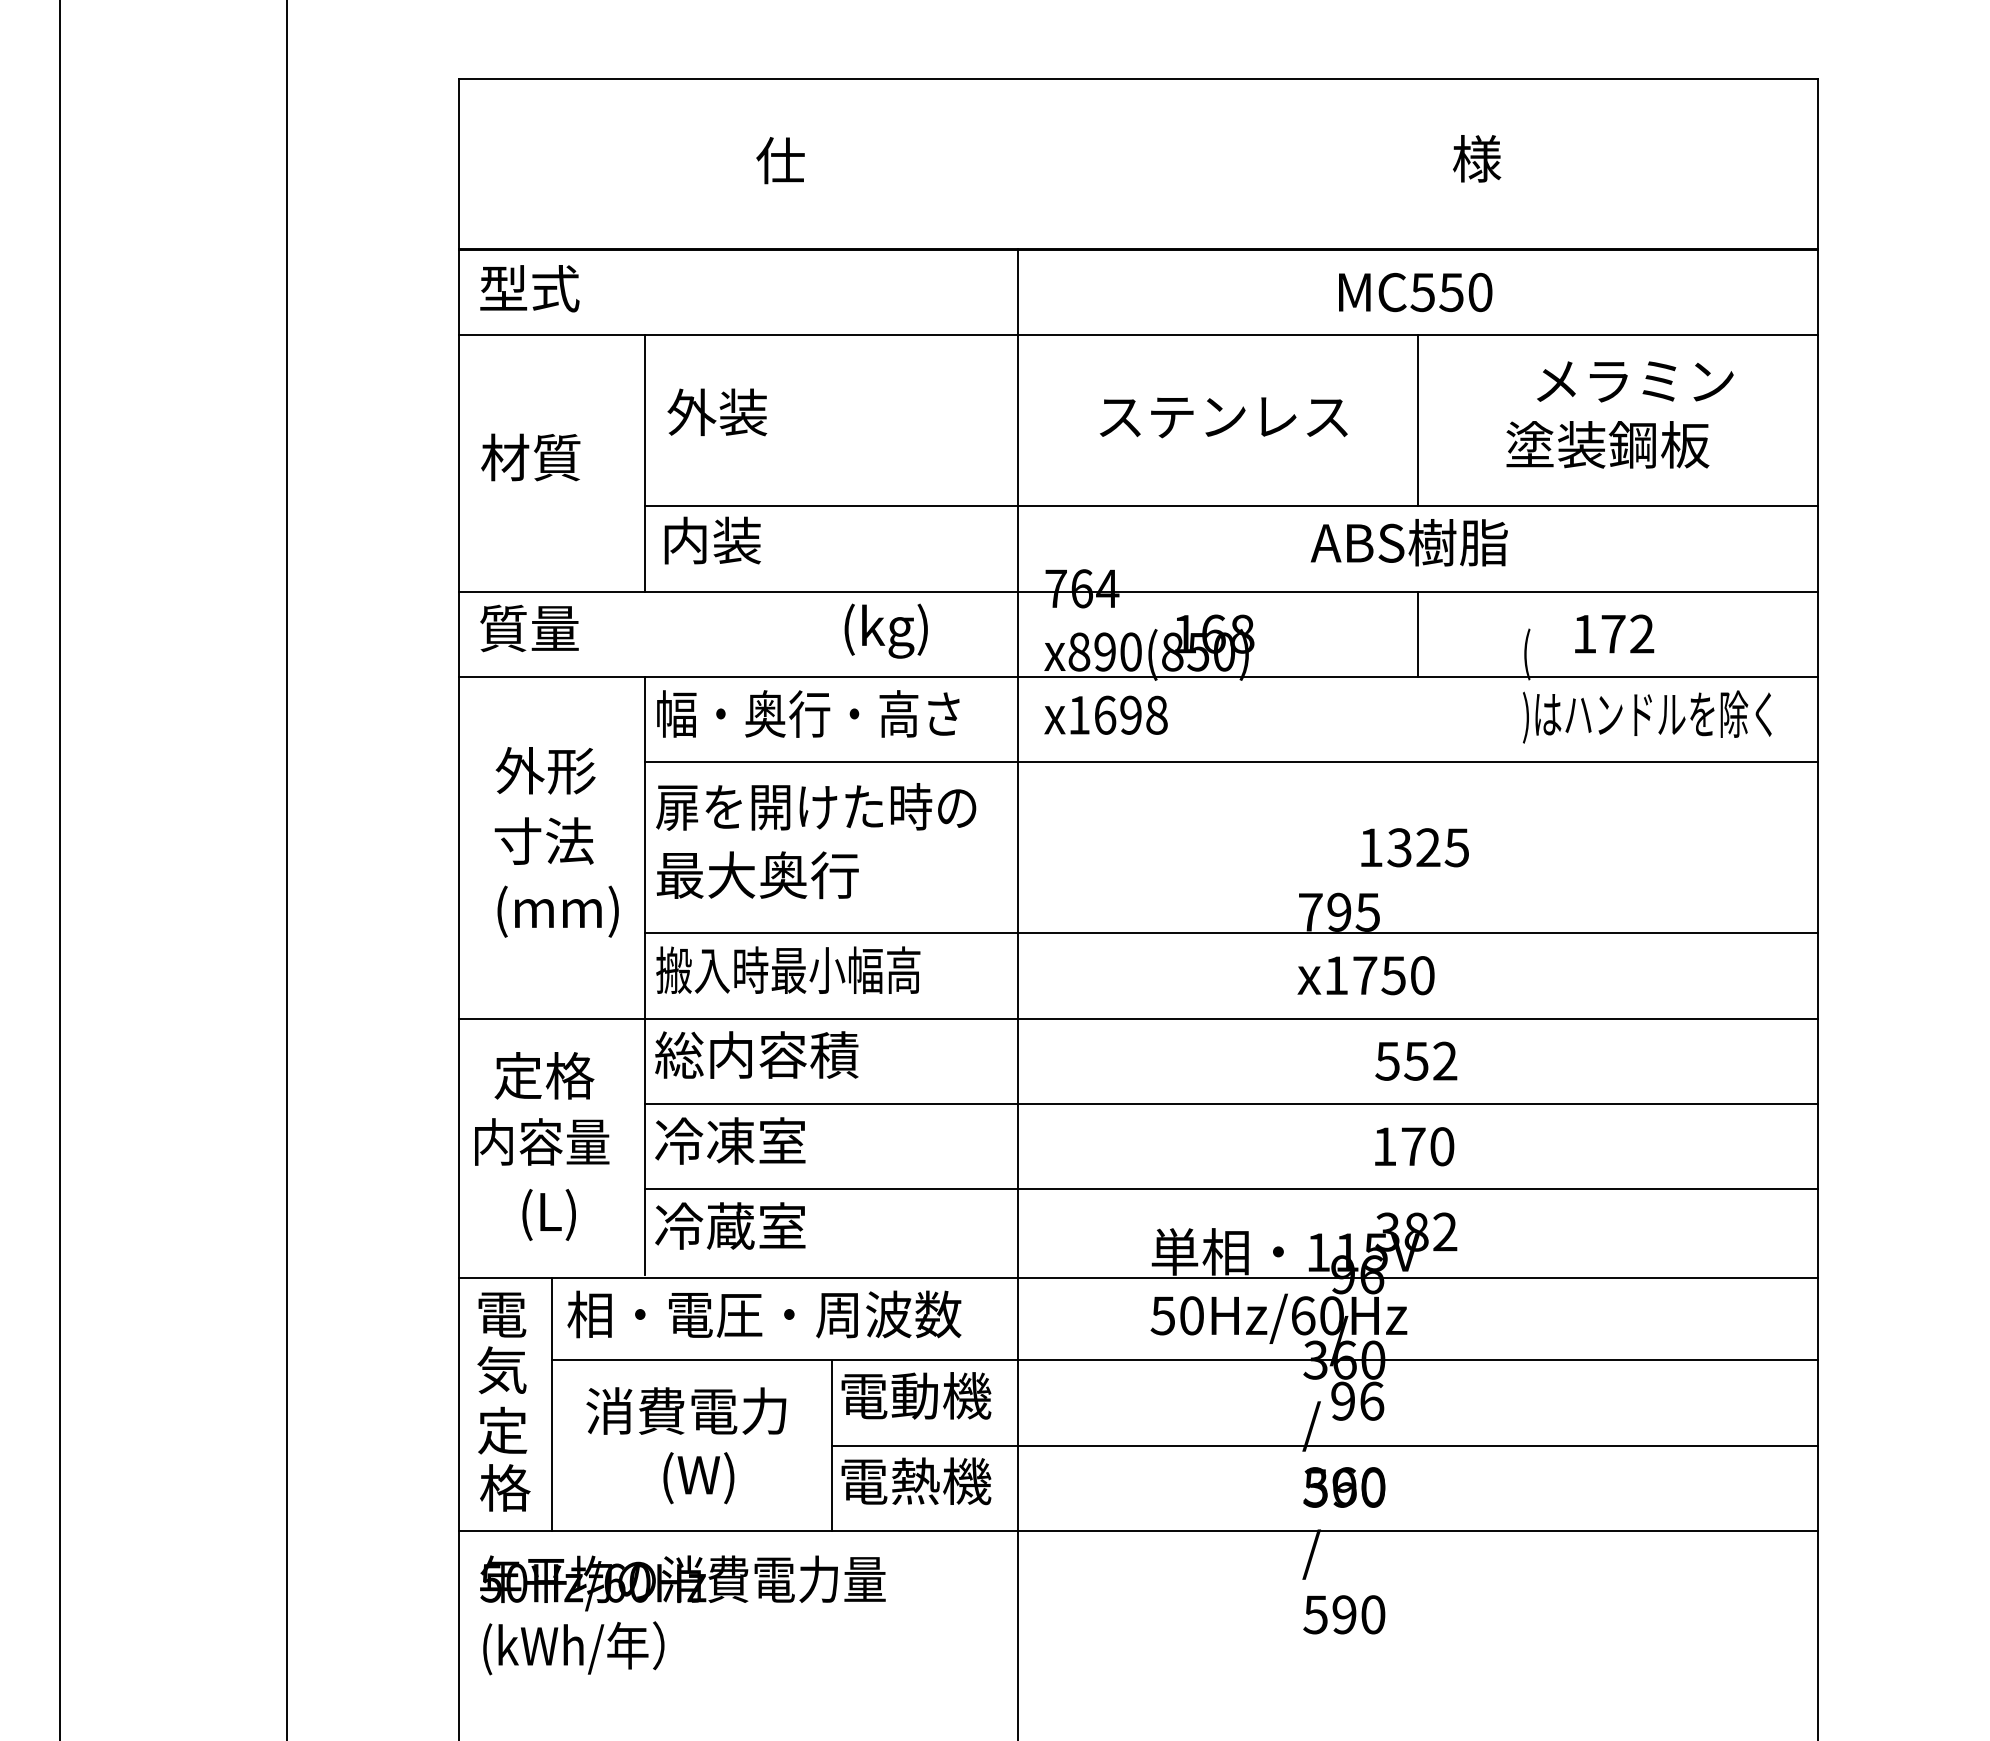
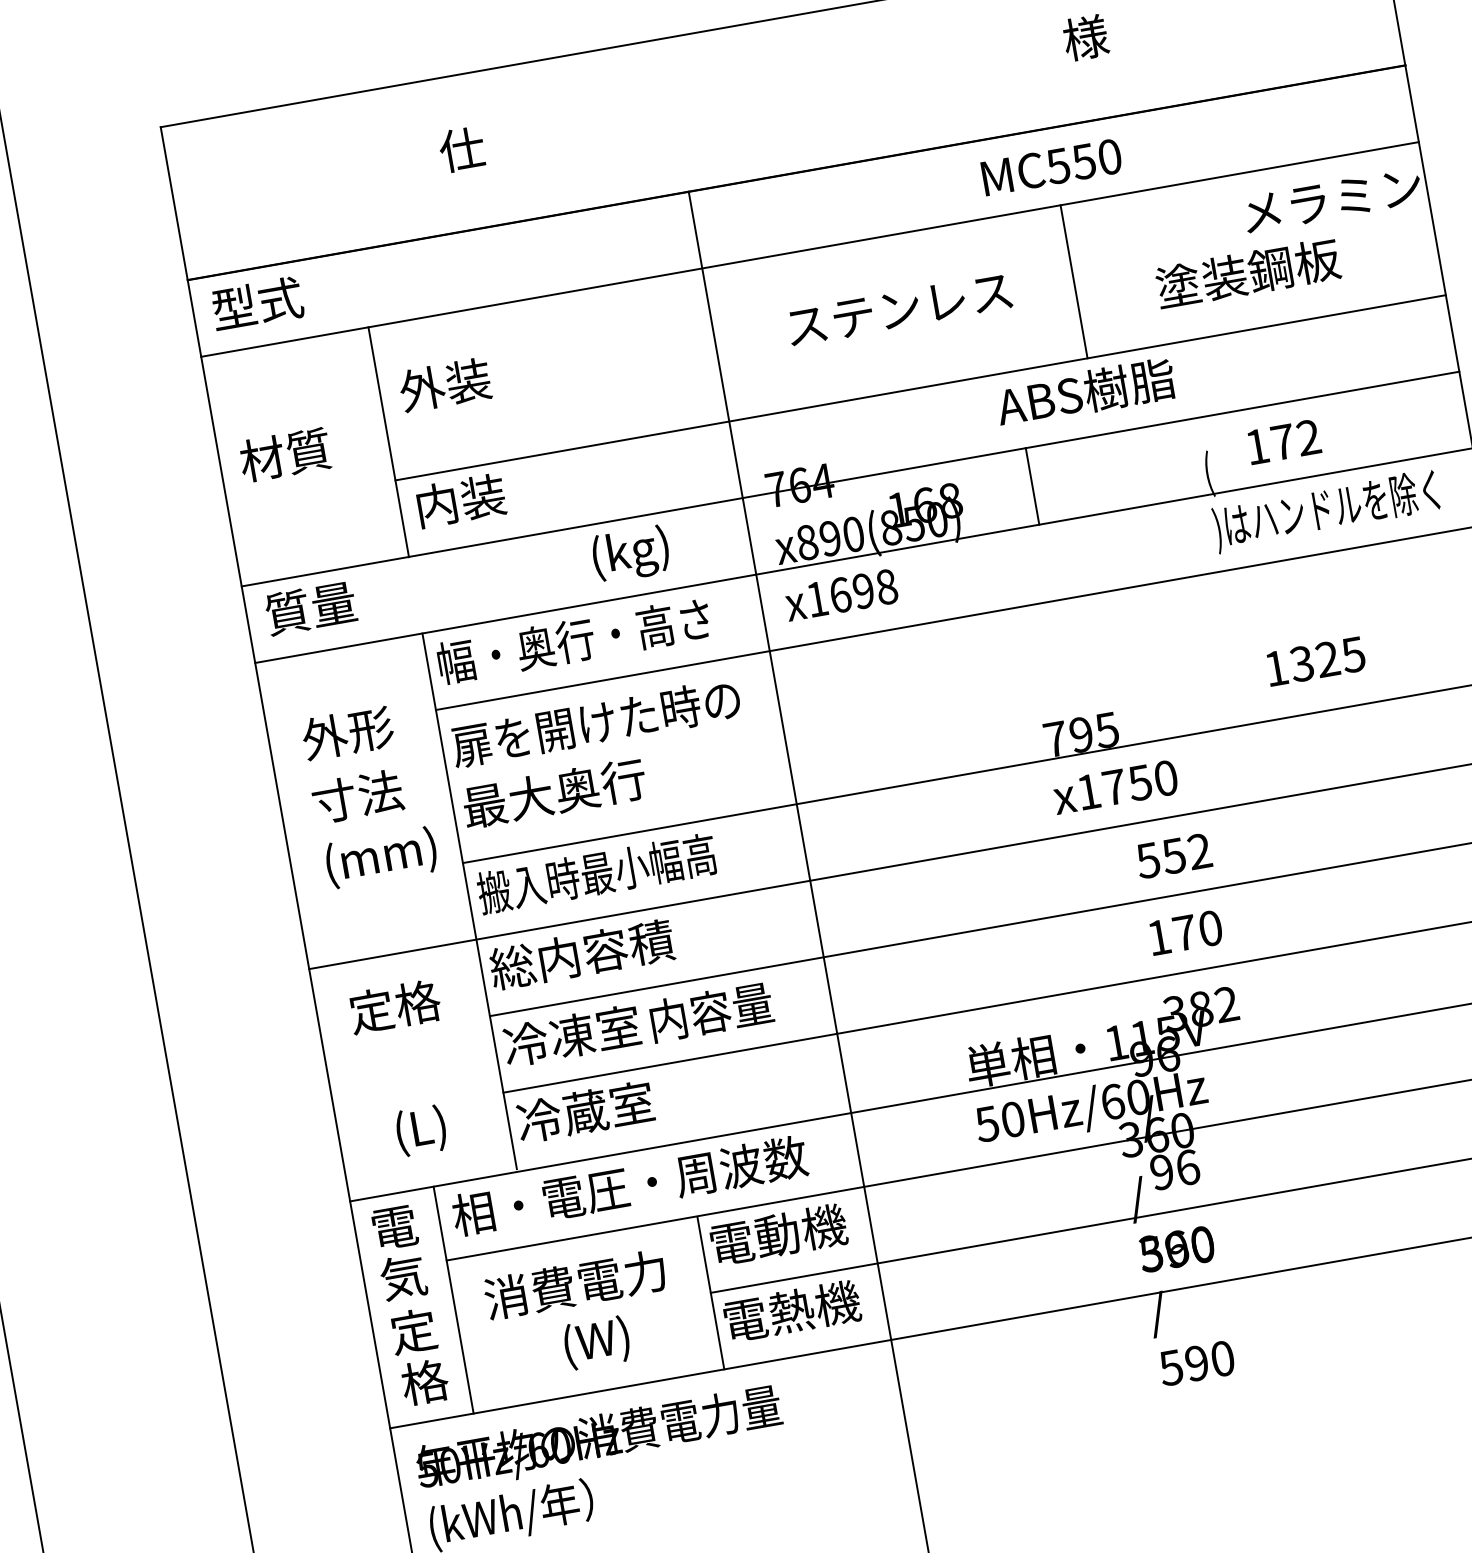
text: (1635, 381) -> (1332, 200), moved
line: (1417, 633) -> (1032, 485), moved
text: (1414, 847) -> (1315, 661), moved
text: (542, 1141) -> (711, 1011), moved

